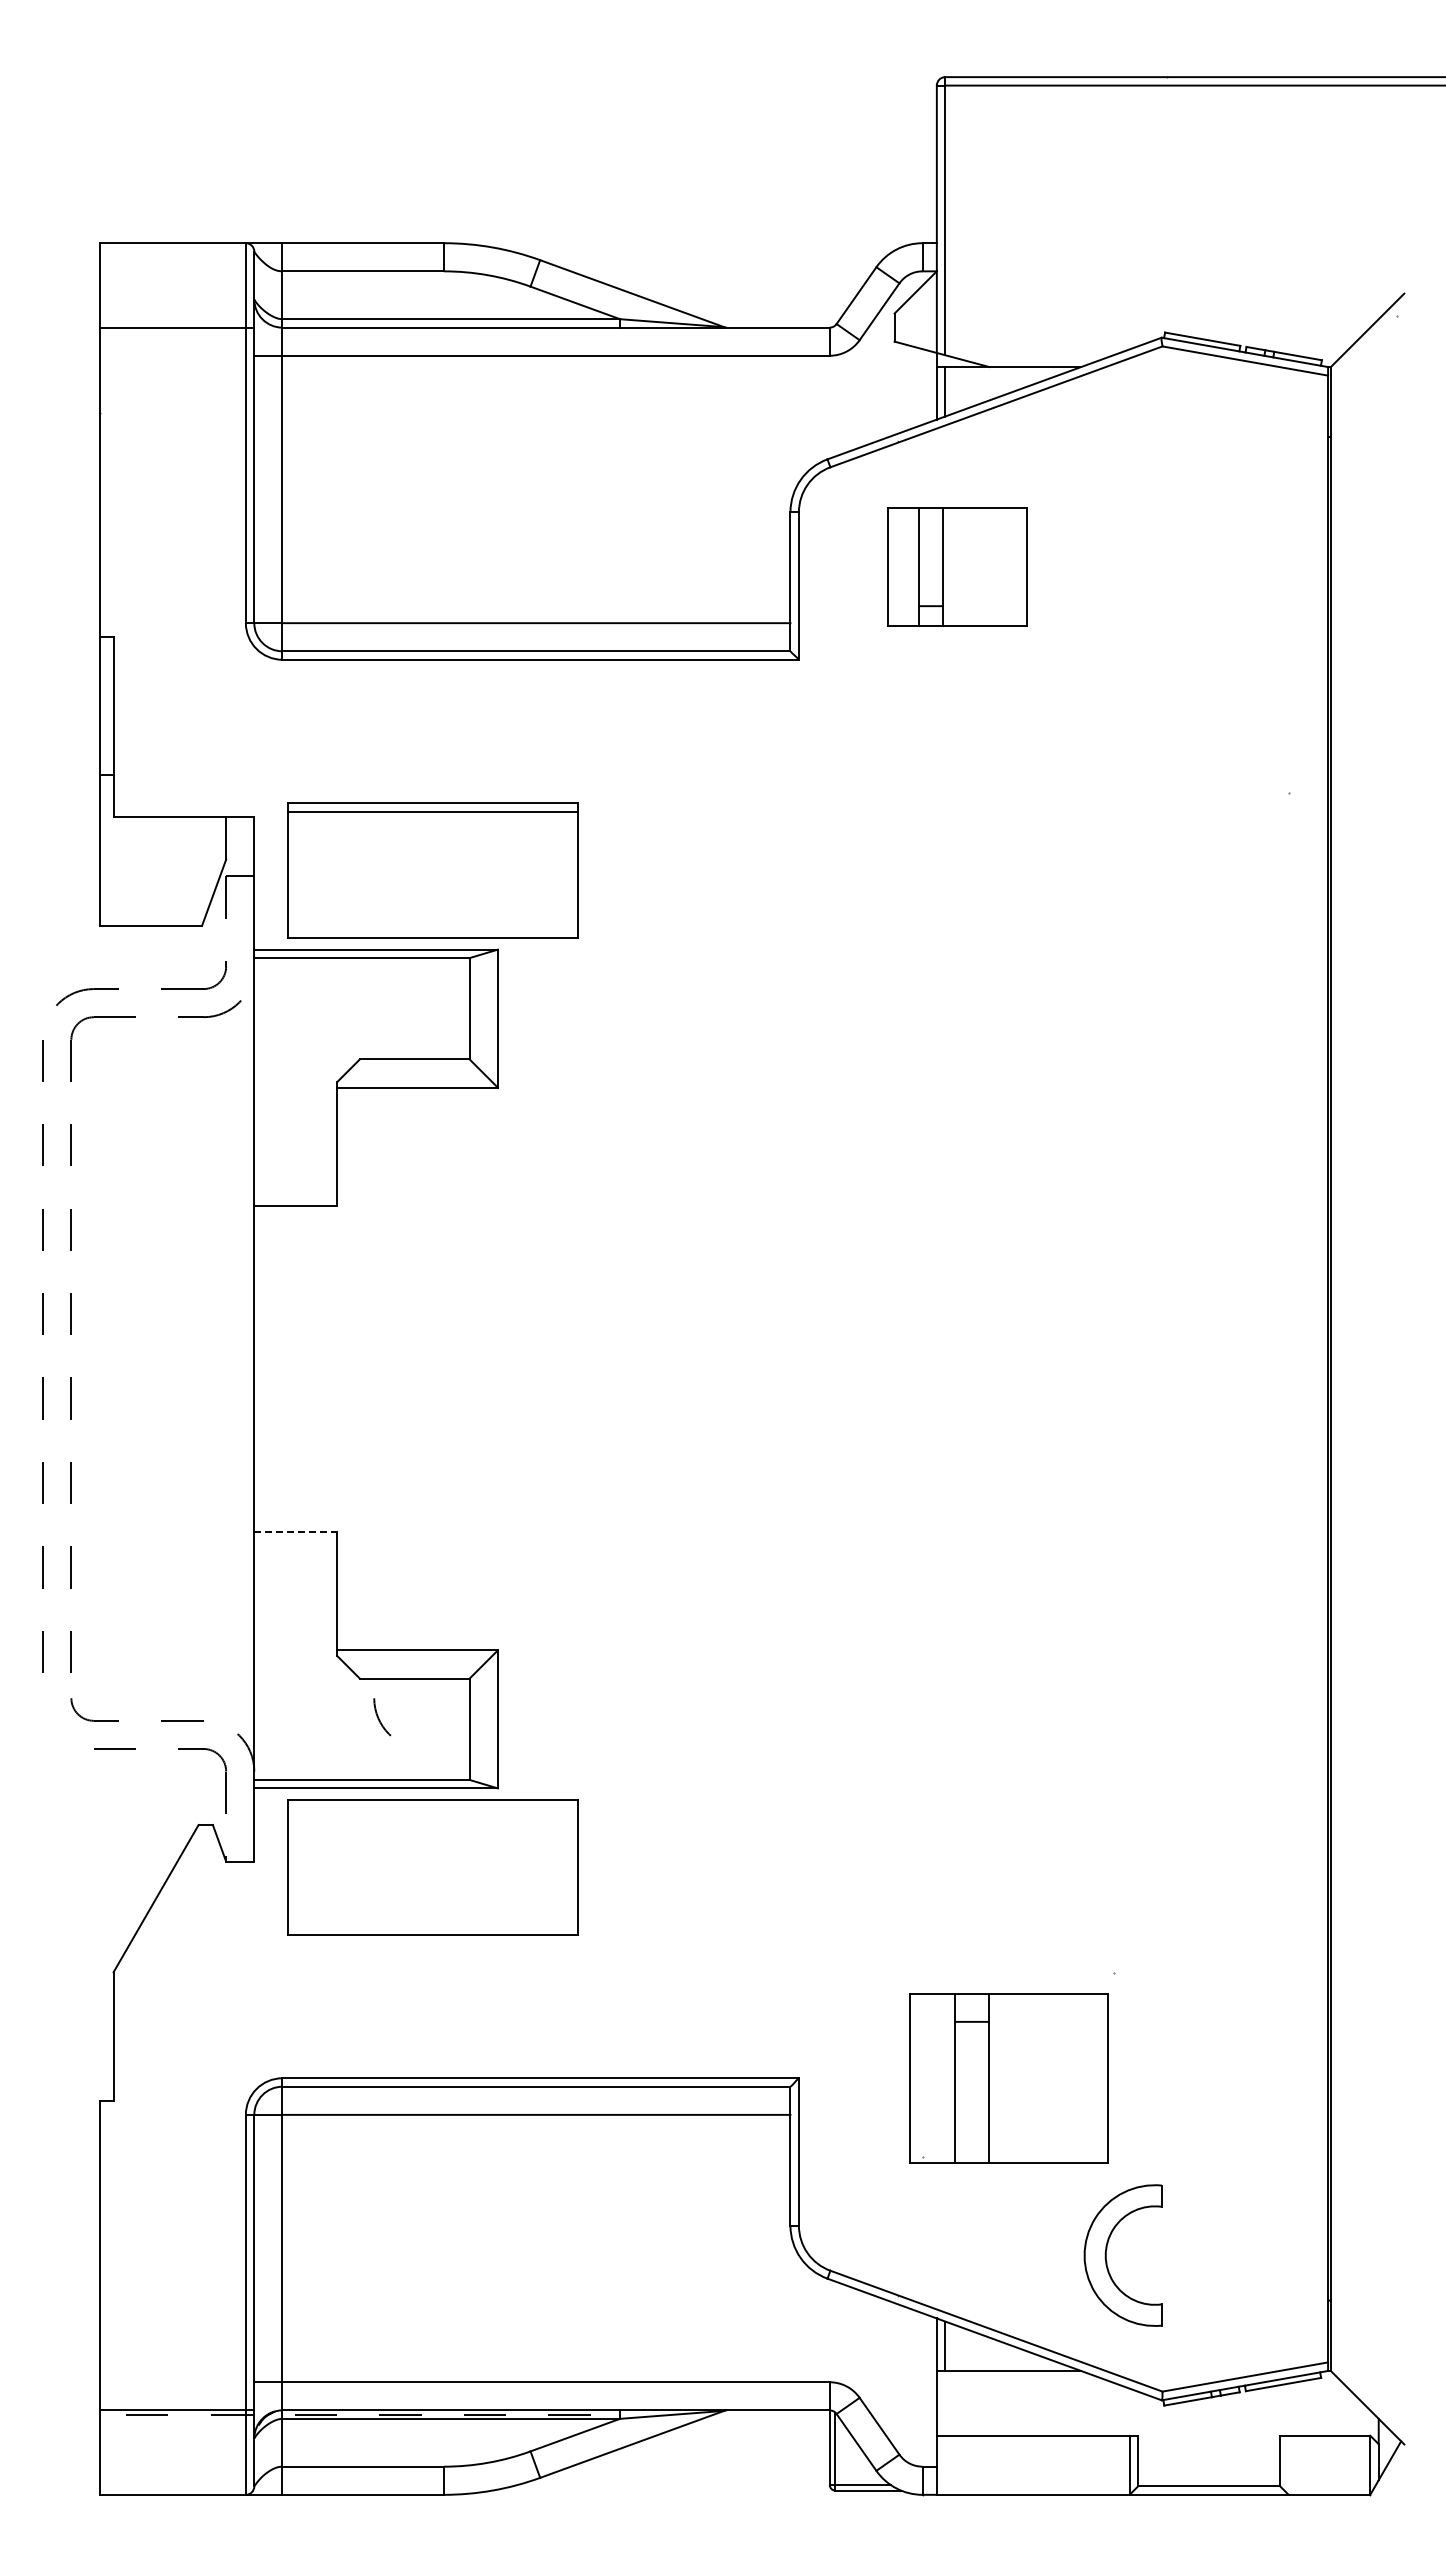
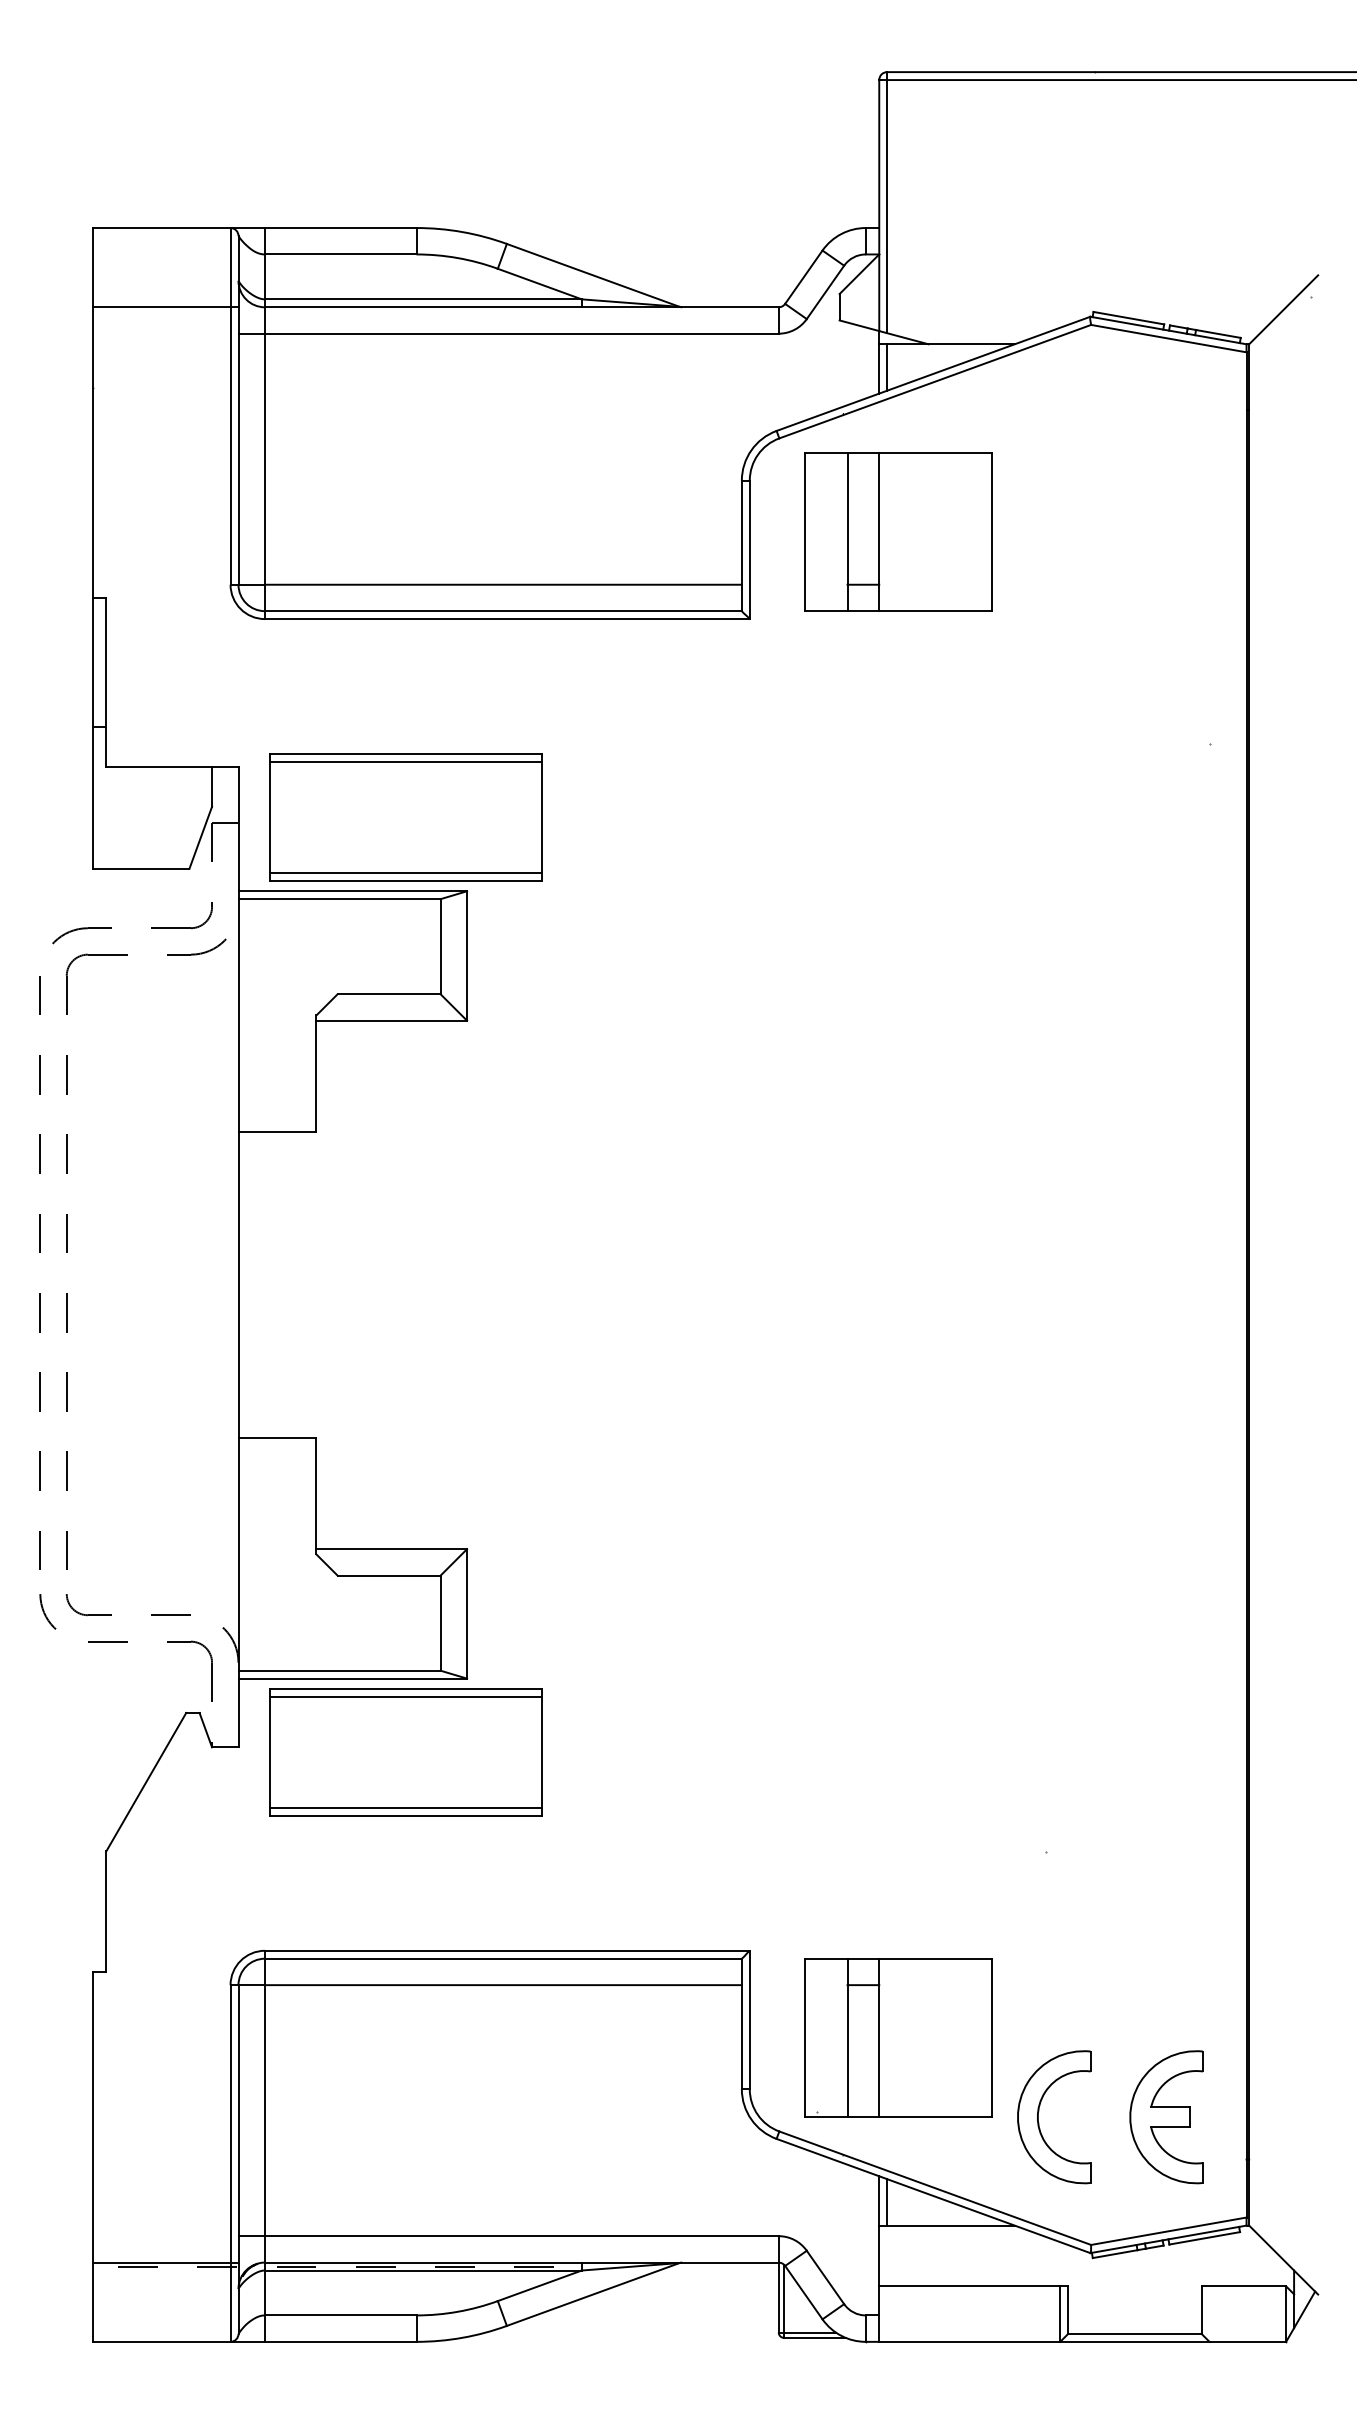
part: (956, 566) -> (897, 531), size x1.43
line: (432, 929) -> (405, 872), added
line: (295, 1532) -> (277, 1438), dashed -> solid
arc: (379, 1718) -> (45, 1613), moved
line: (432, 1808) -> (405, 1697), added
line: (432, 1926) -> (405, 1808), added
part: (1008, 2078) -> (897, 2038), moved
part: (1242, 2255) -> (1166, 2117), added

